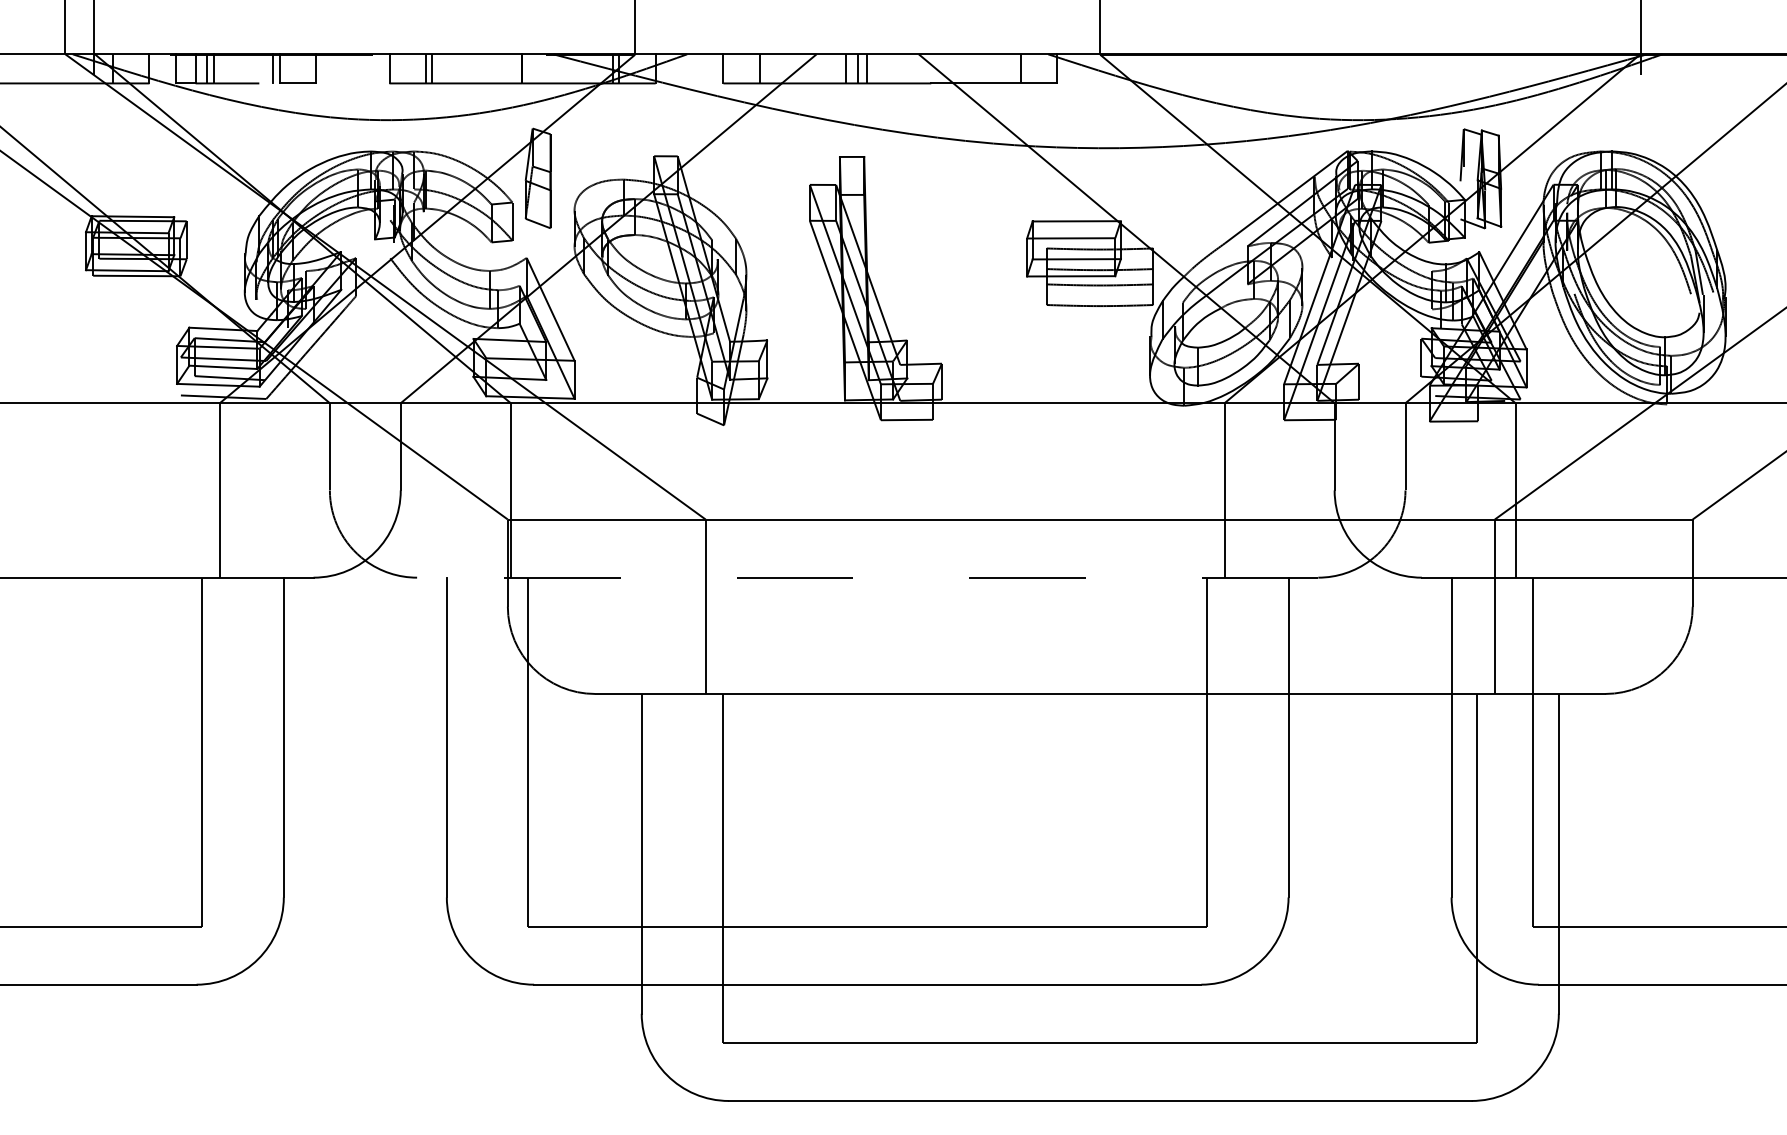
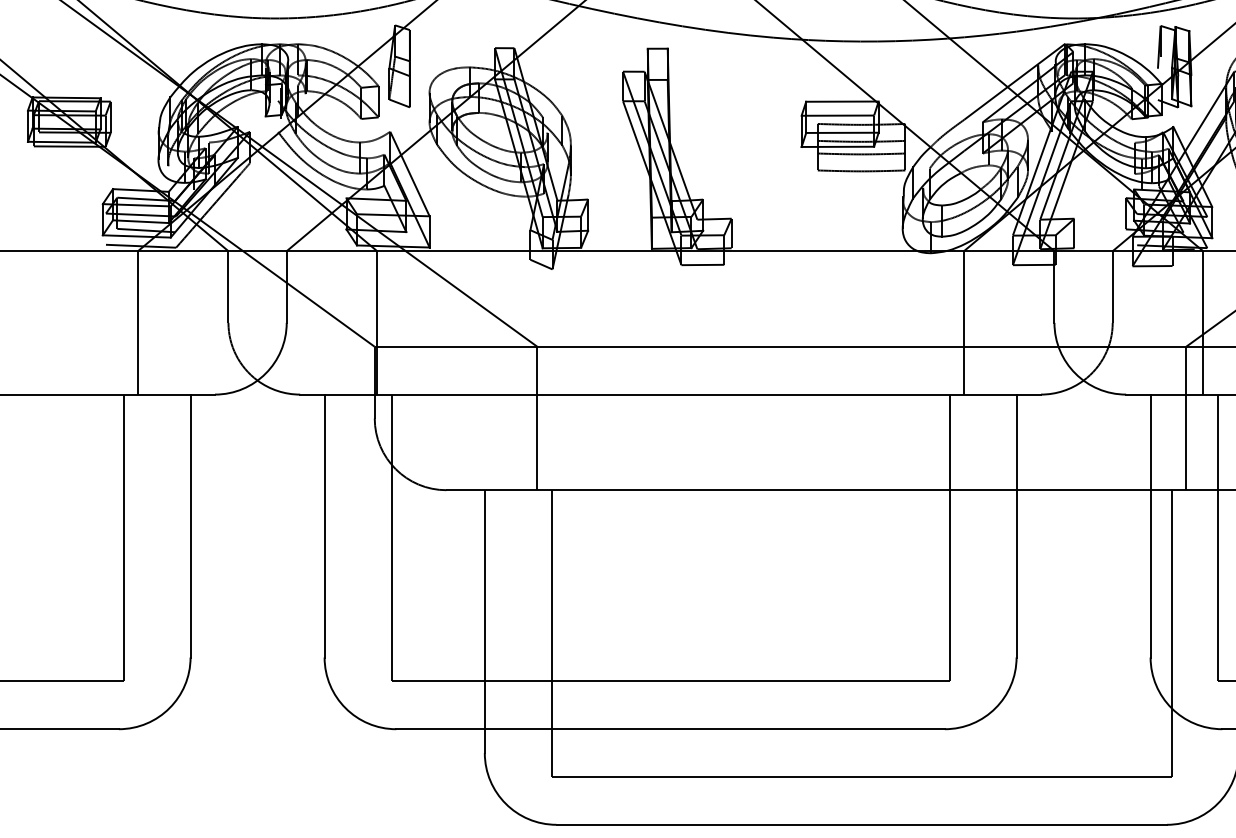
line: (867, 577) -> (670, 394), dashed -> solid

